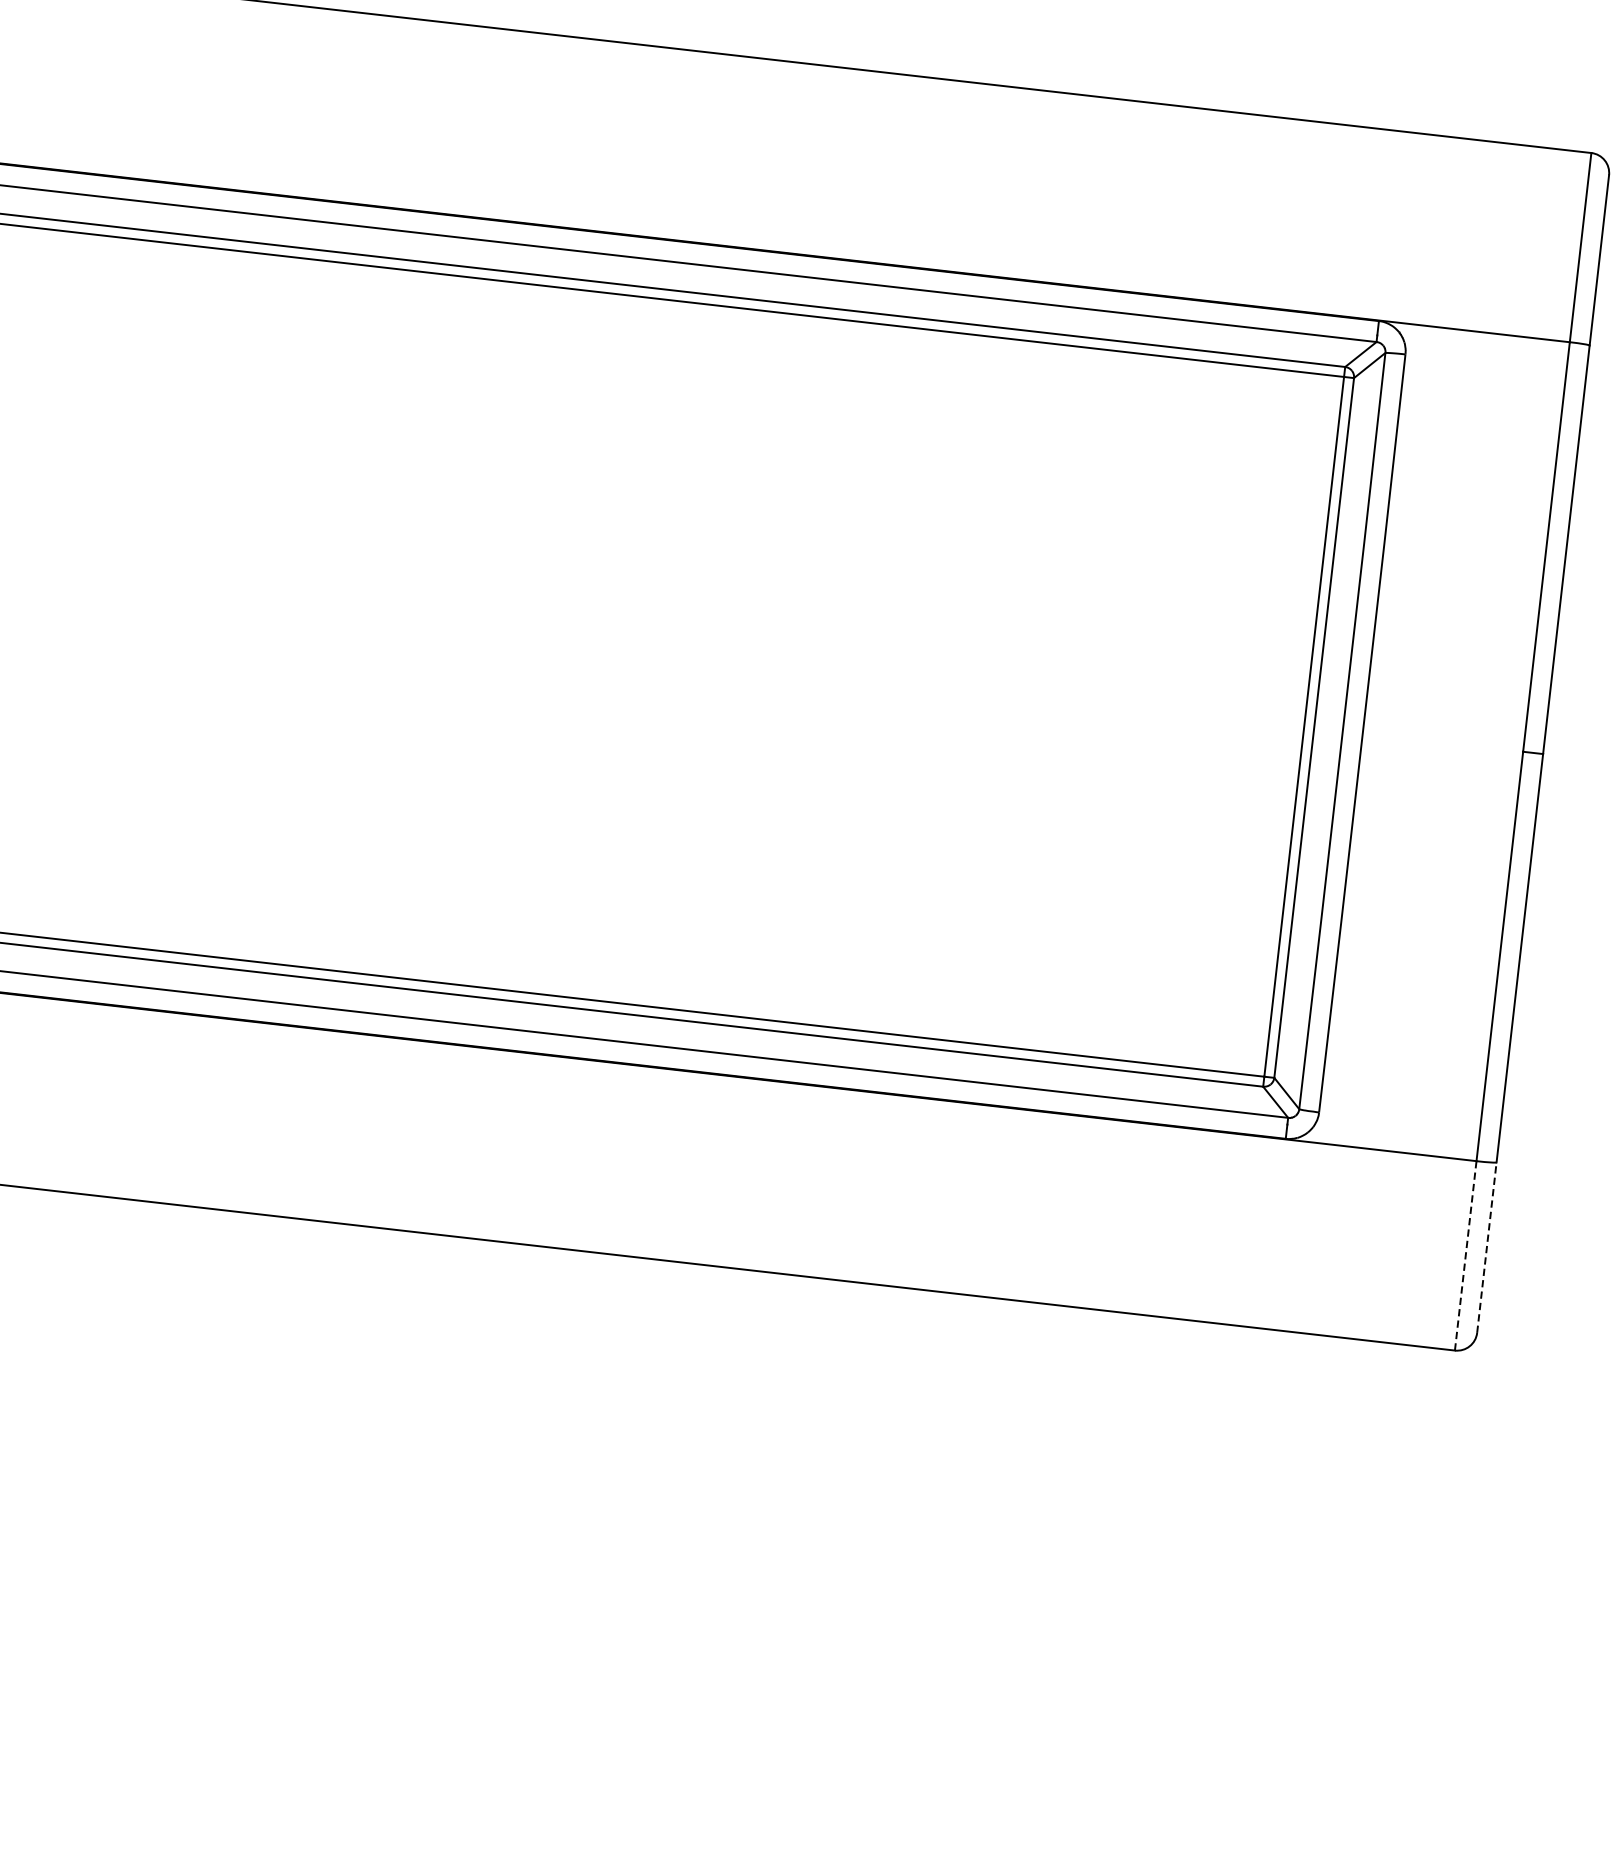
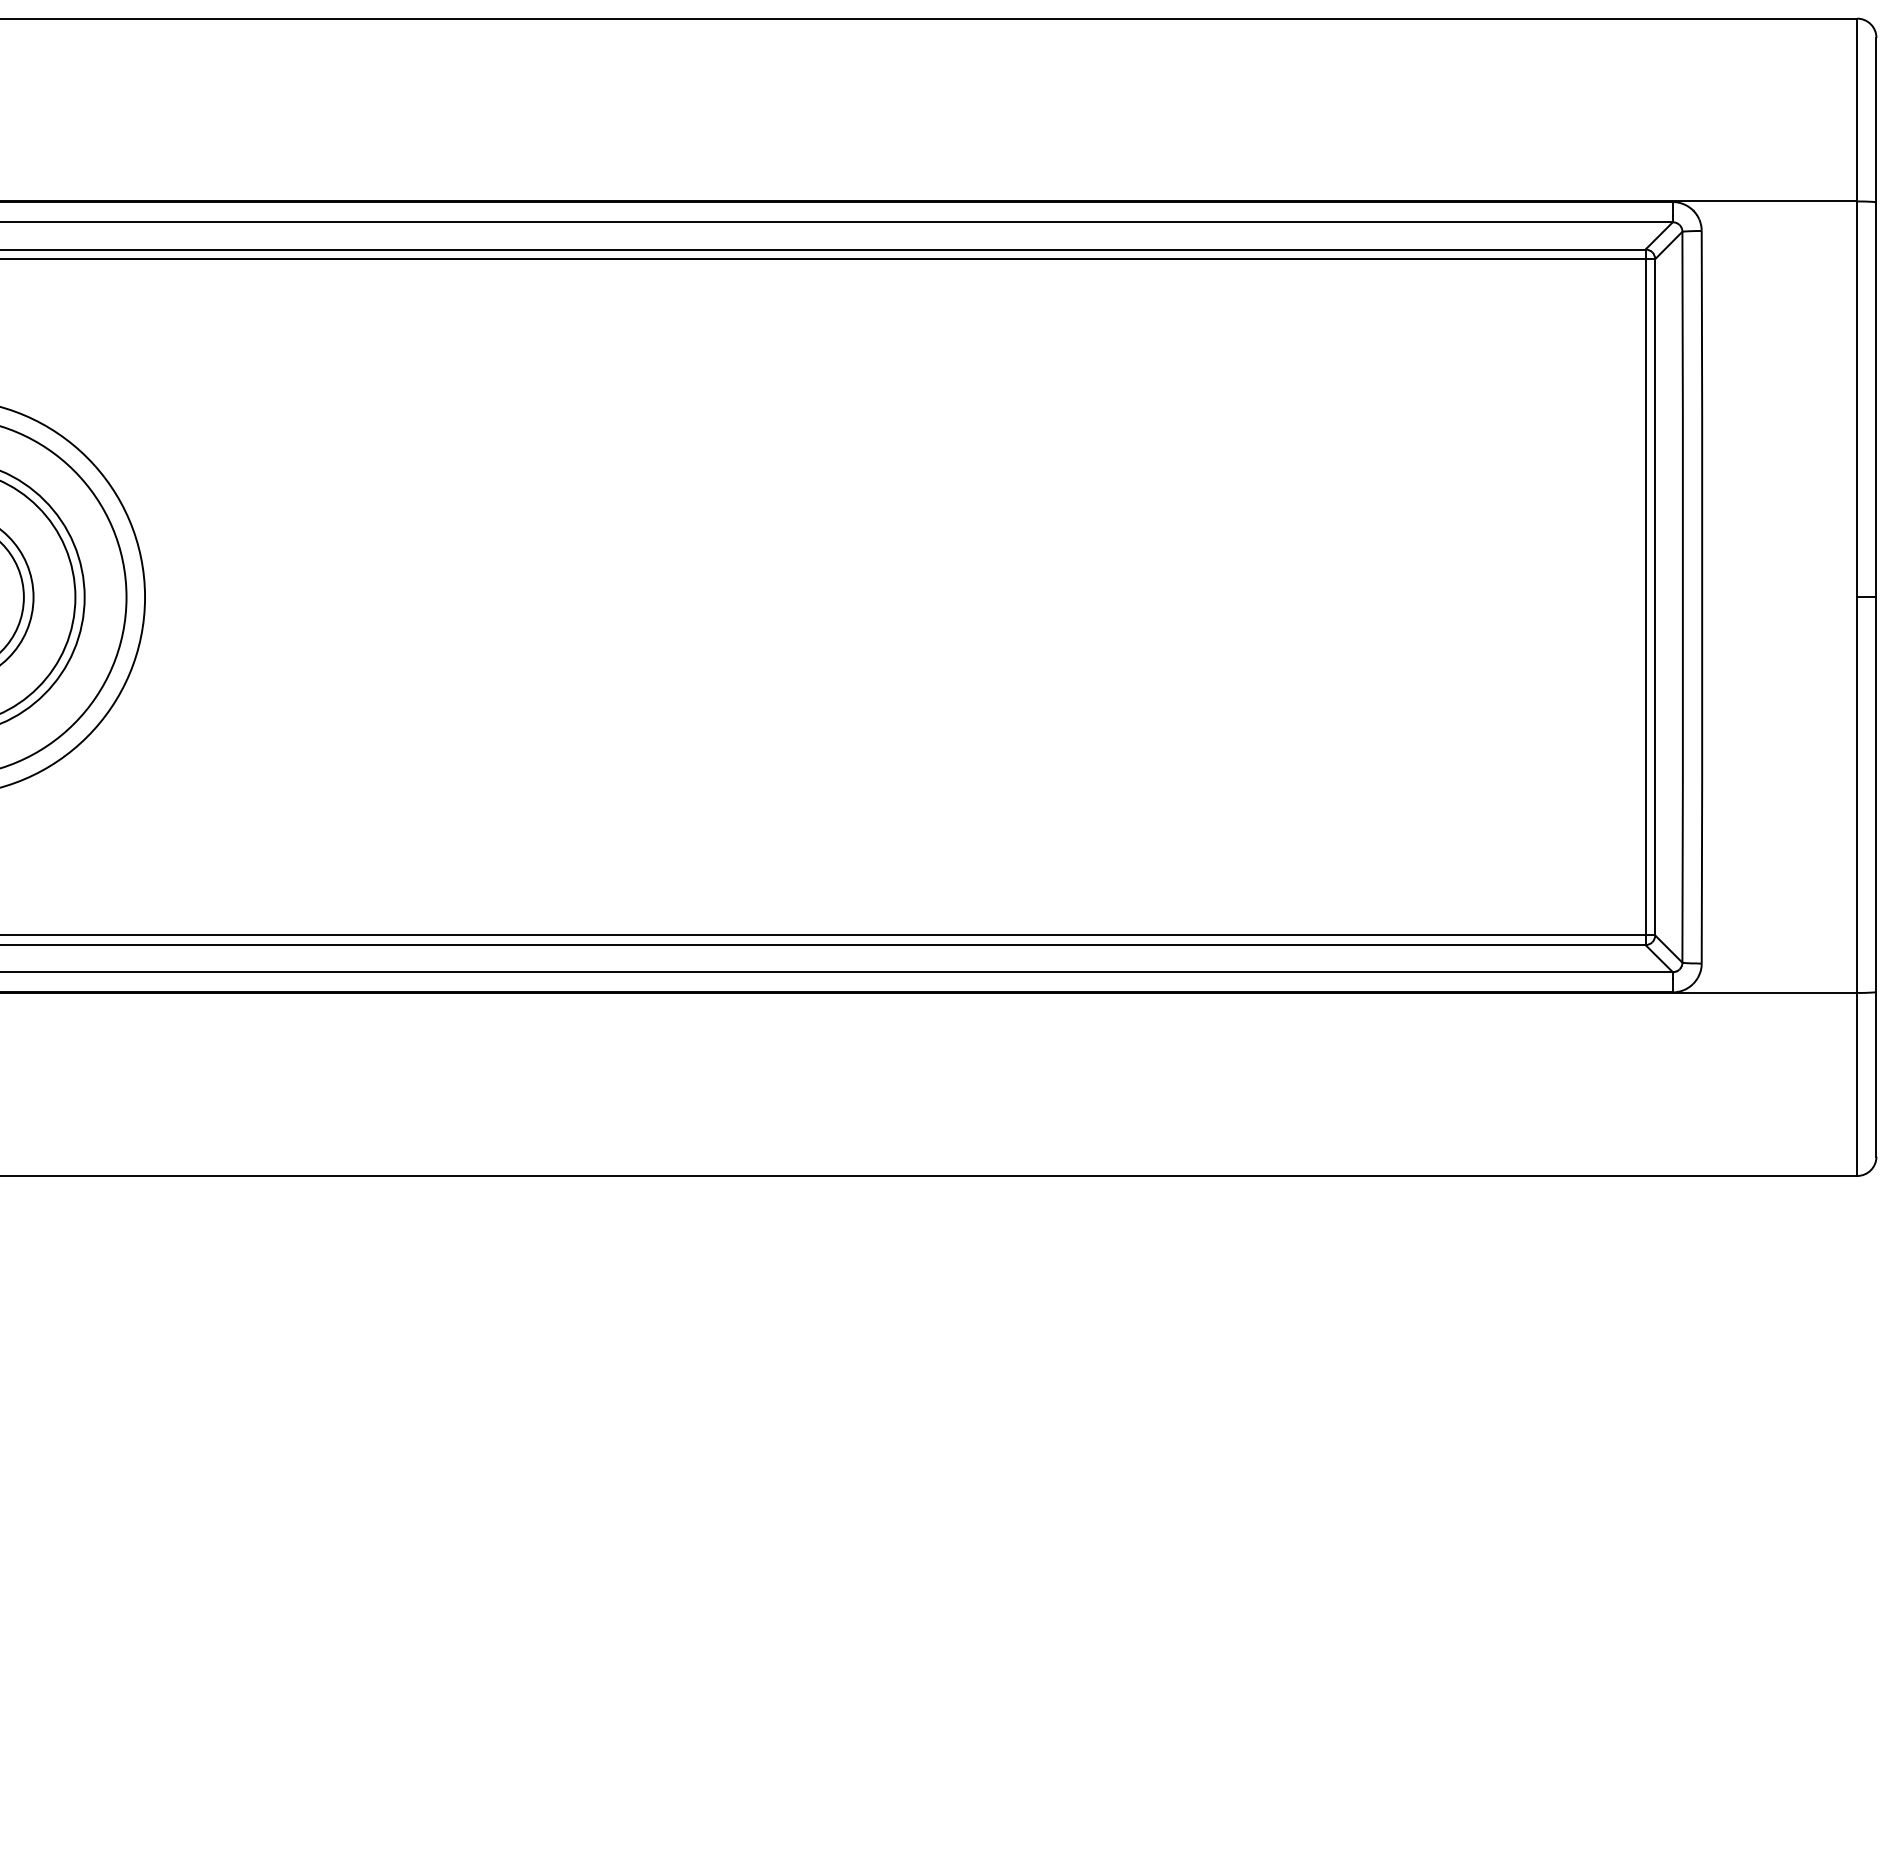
line: (1487, 1246) -> (1876, 1073), dashed -> solid
line: (1466, 1255) -> (1857, 1084), dashed -> solid

